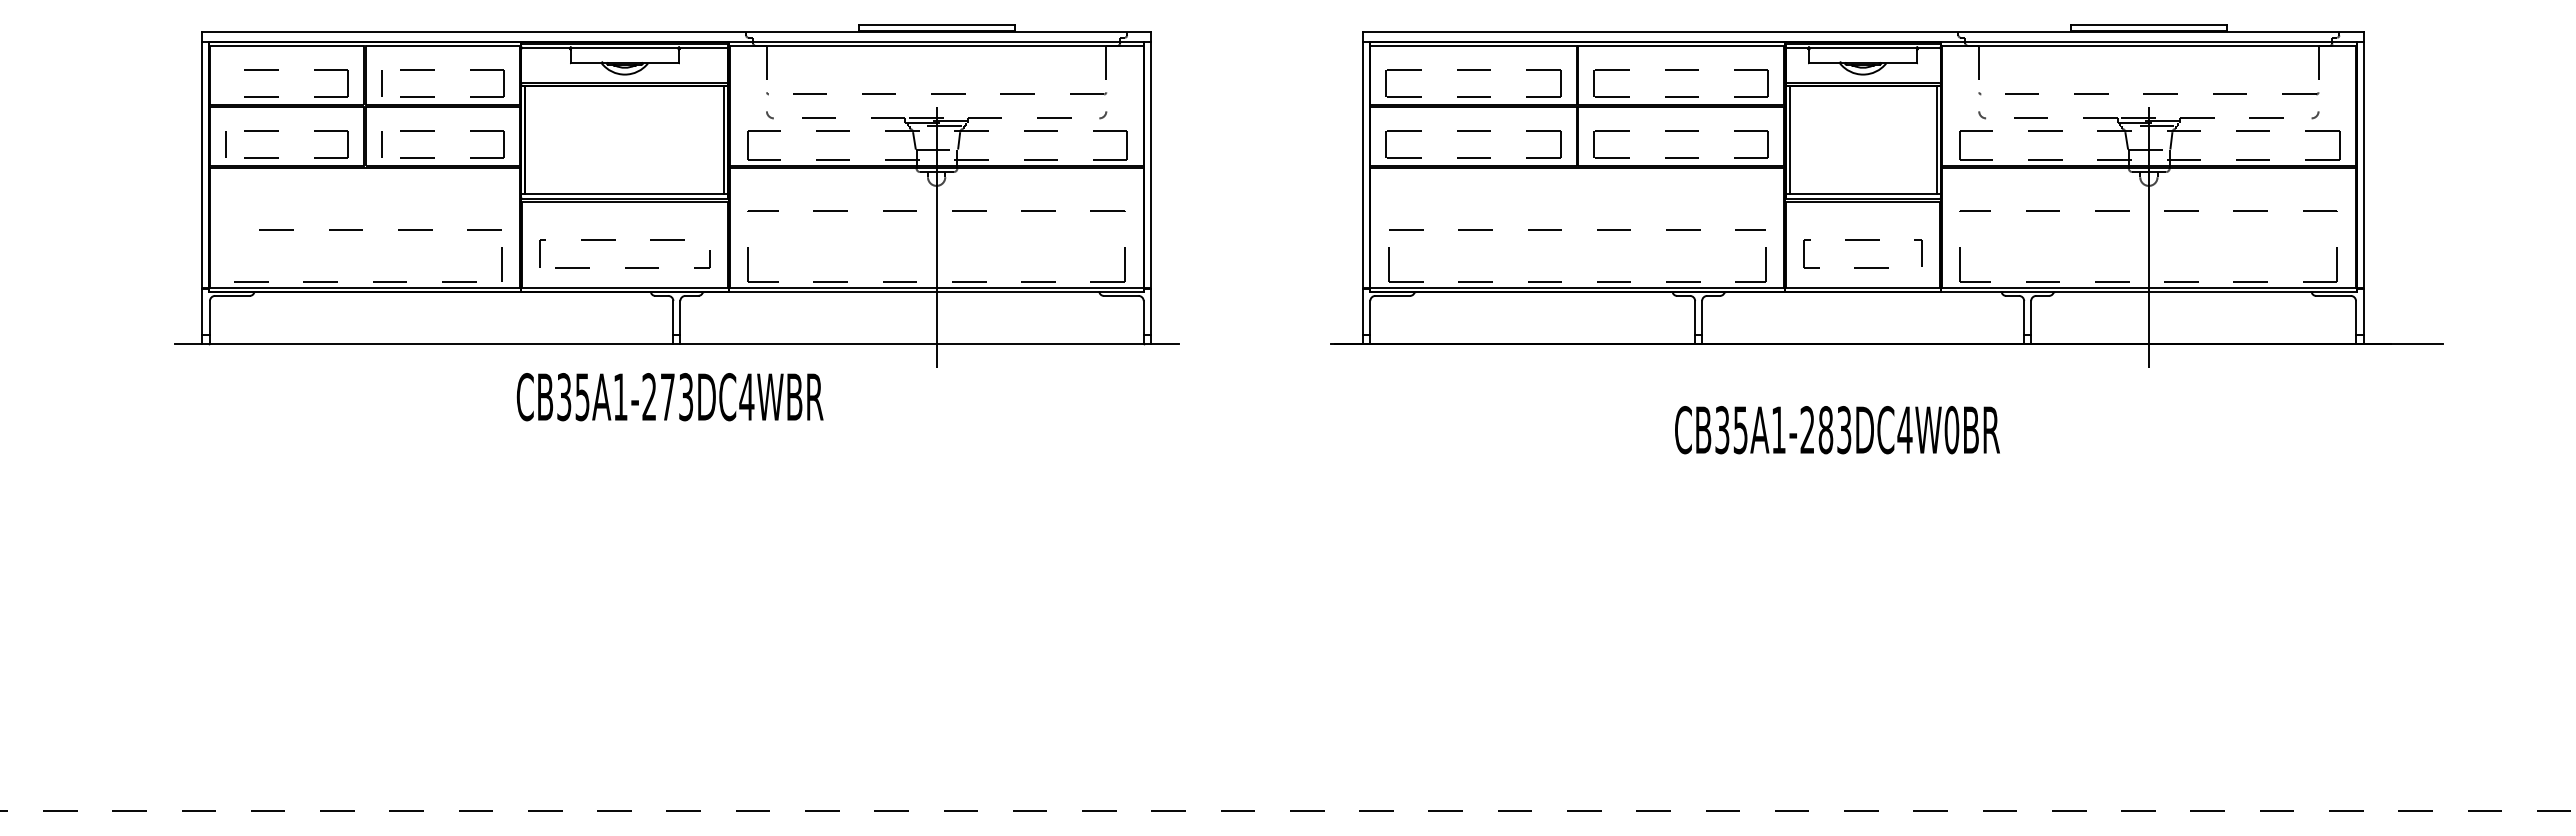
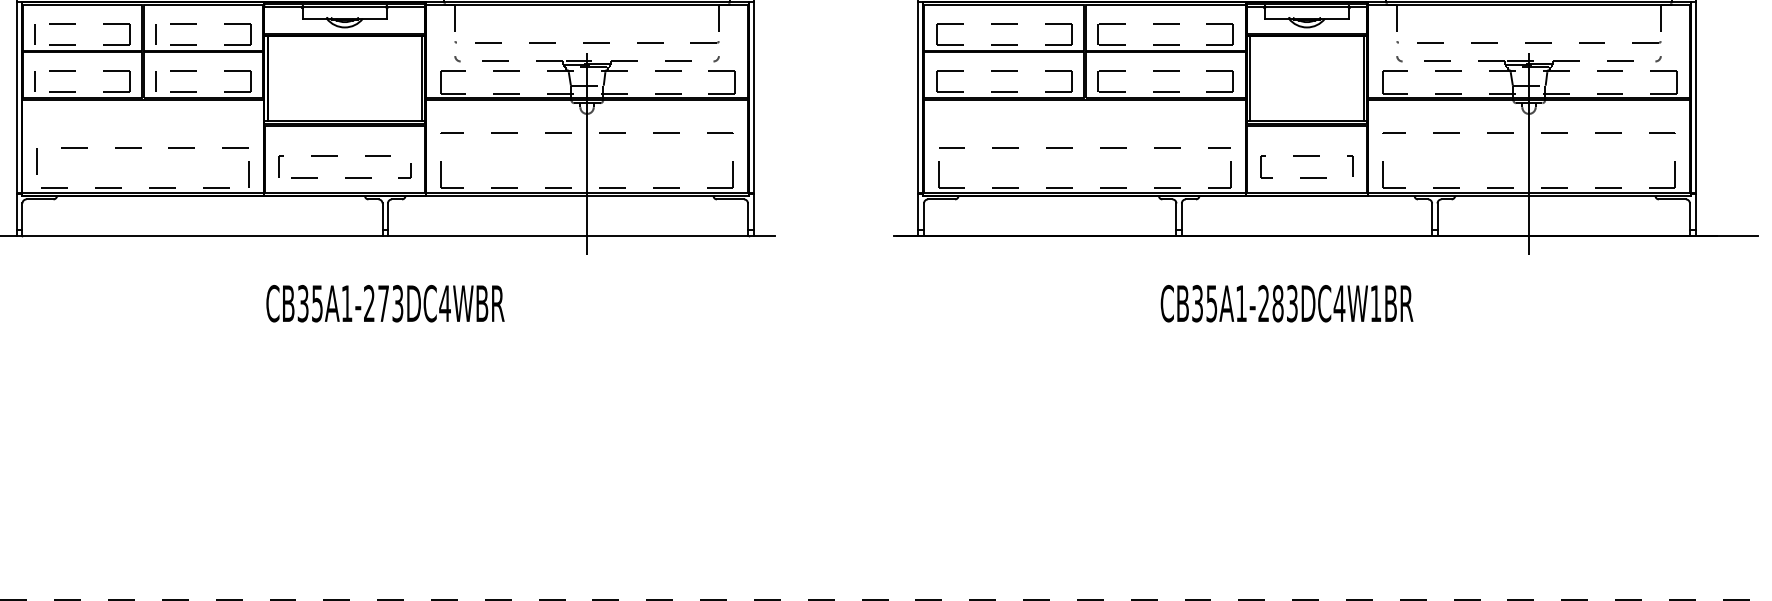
line: (226, 82) -> (35, 33), added
line: (228, 247) -> (36, 161), added
text: (669, 397) -> (384, 303), moved
text: (1951, 430) -> (1375, 303), CB35A1-283DC4W0BR -> CB35A1-283DC4W1BR

